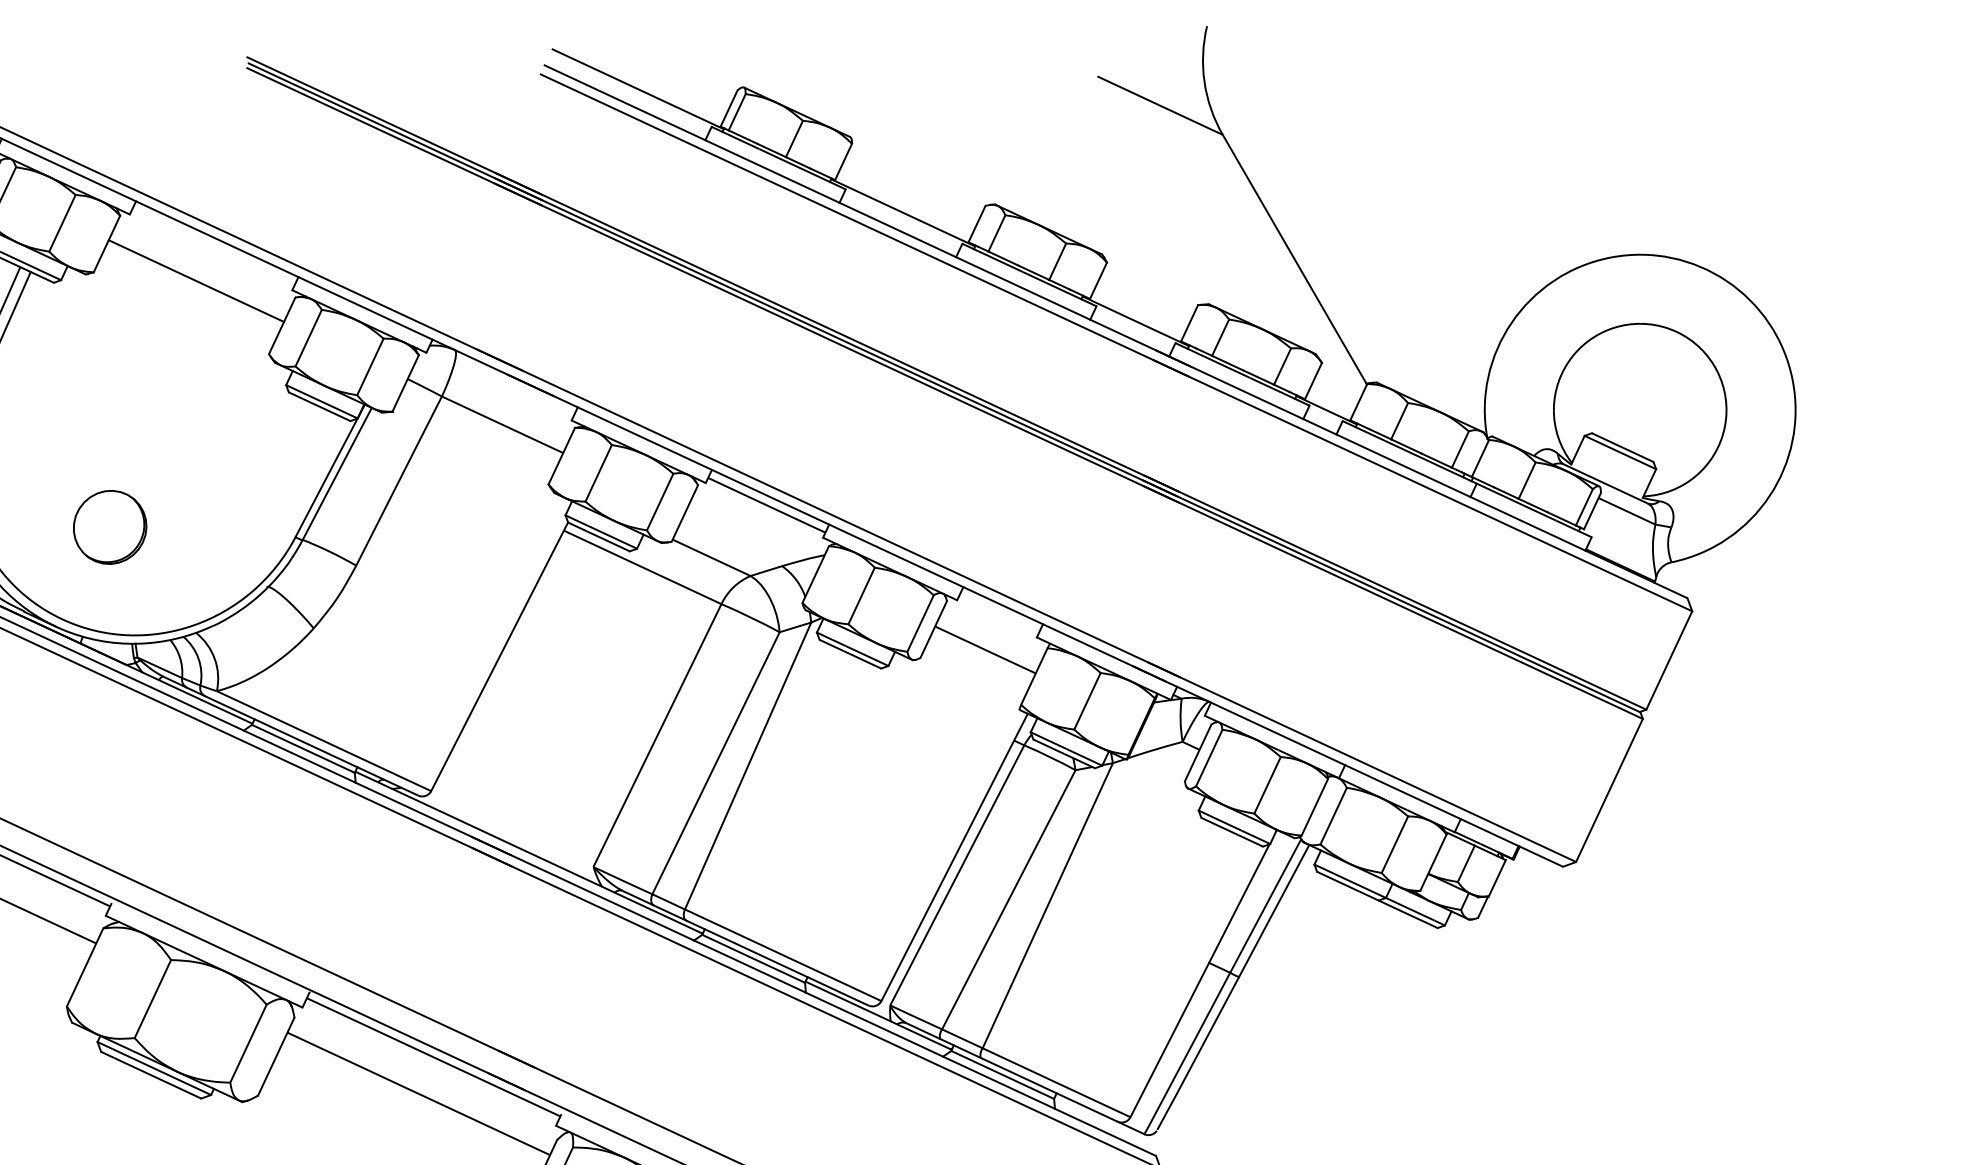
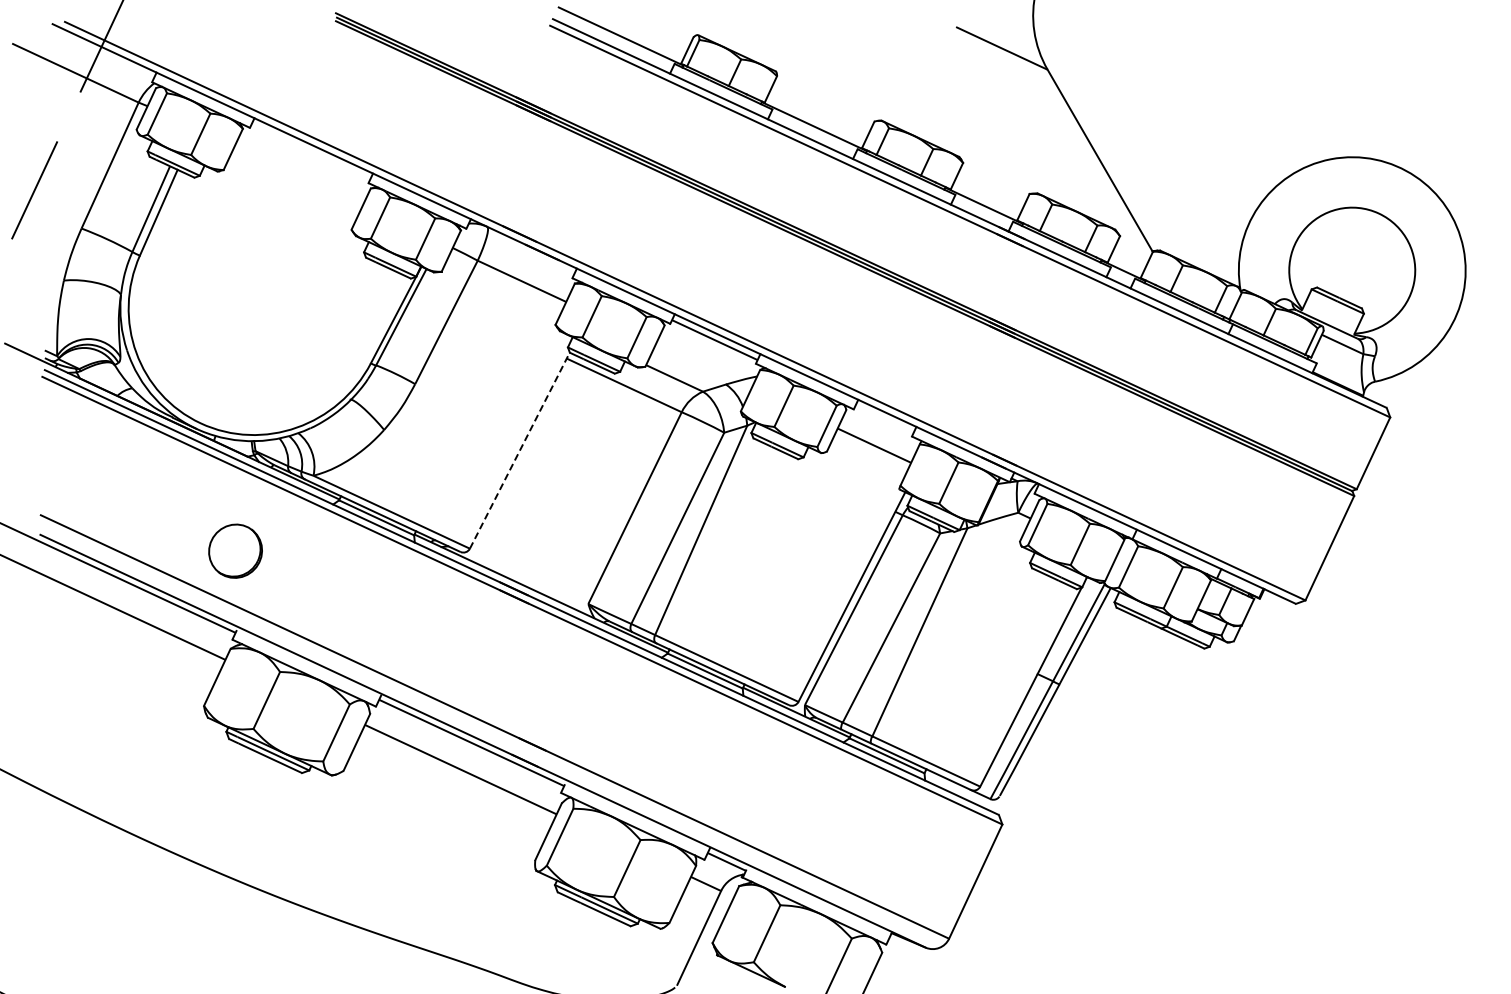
line: (196, 281) -> (298, 176), removed
part: (110, 526) -> (235, 550), moved
line: (500, 656) -> (520, 450), solid -> dashed

